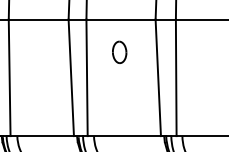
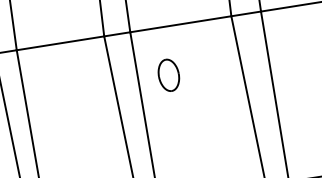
part: (119, 51) -> (168, 74), moved

